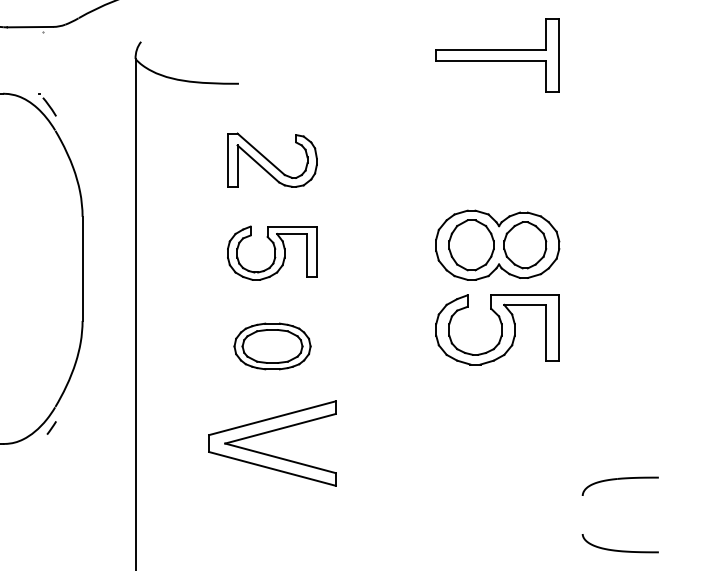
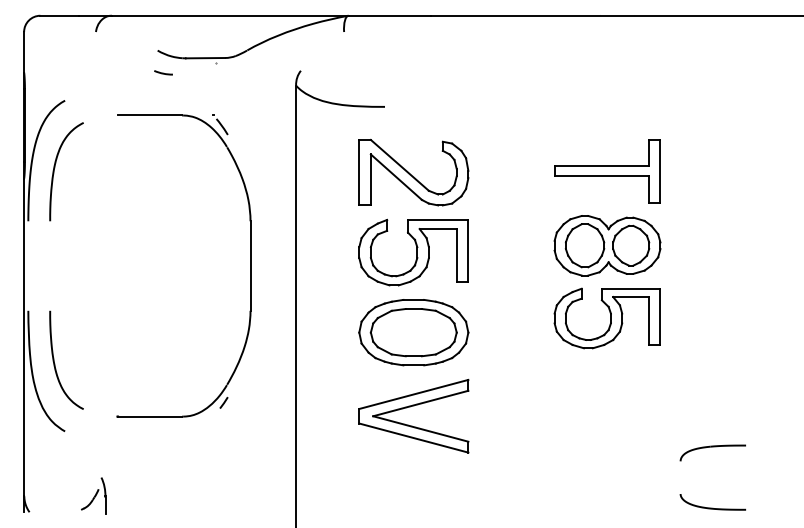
part: (497, 55) -> (607, 171), moved
part: (272, 160) -> (413, 172), size x1.43
part: (272, 253) -> (413, 252), size x1.43
part: (272, 346) -> (413, 332), size x1.67

